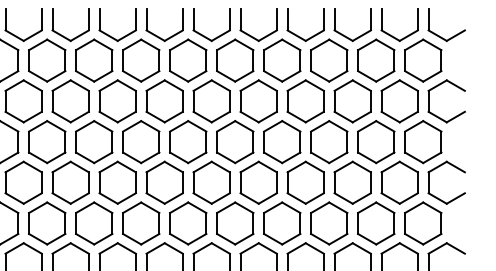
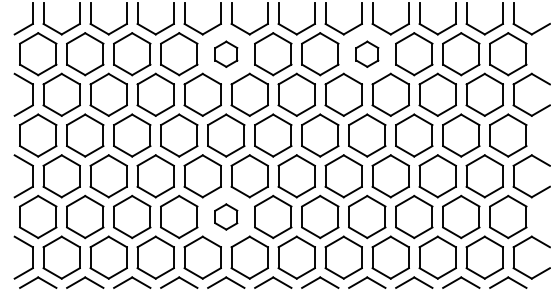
part: (141, 60) -> (226, 54), size x0.6
part: (282, 60) -> (367, 54), size x0.6
part: (141, 222) -> (226, 216), size x0.6

